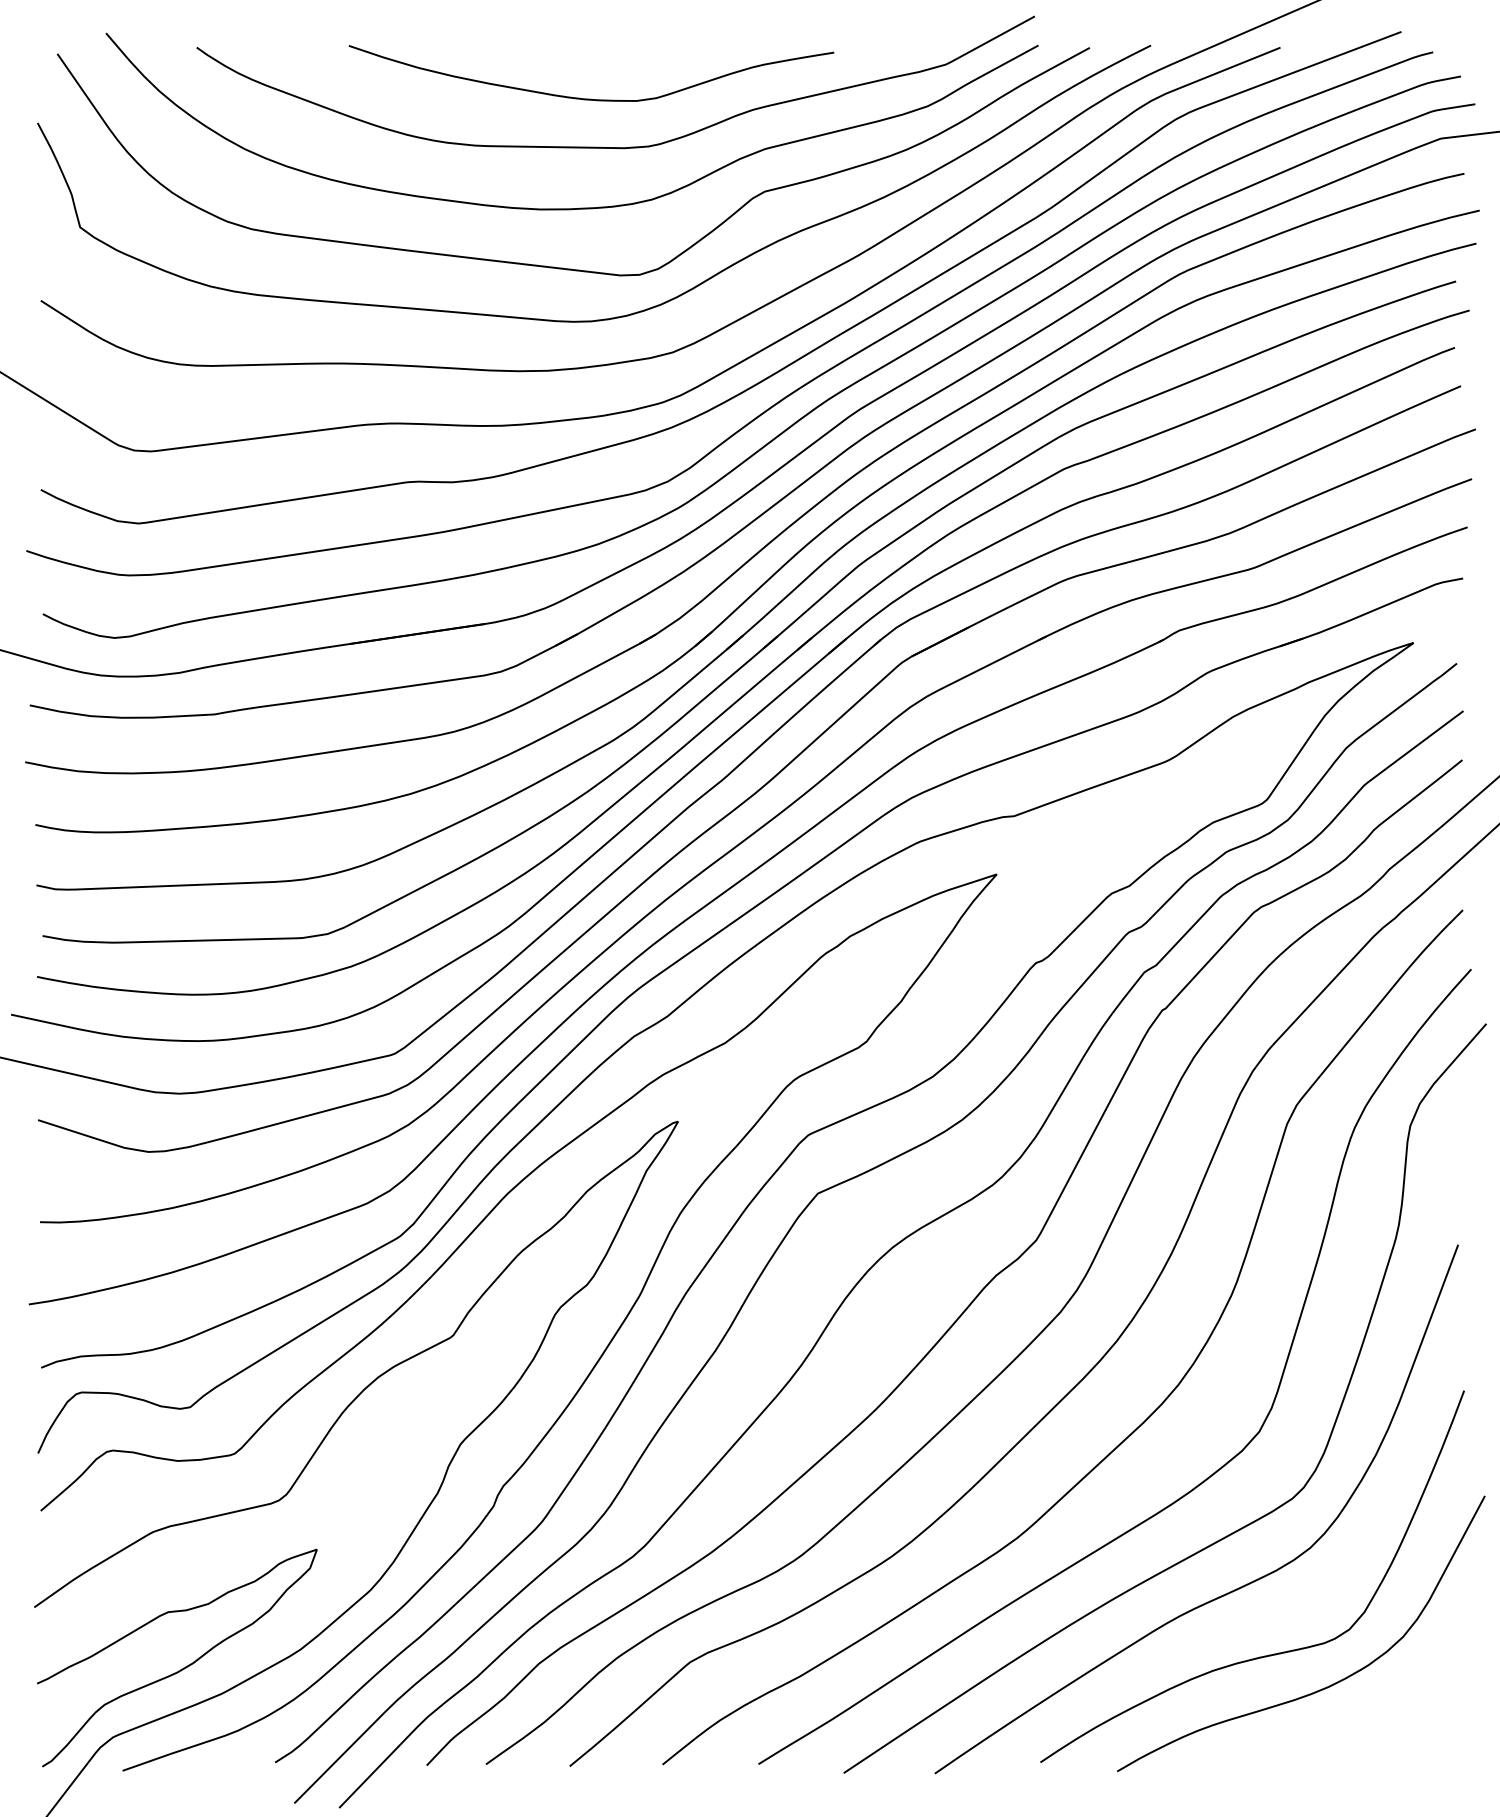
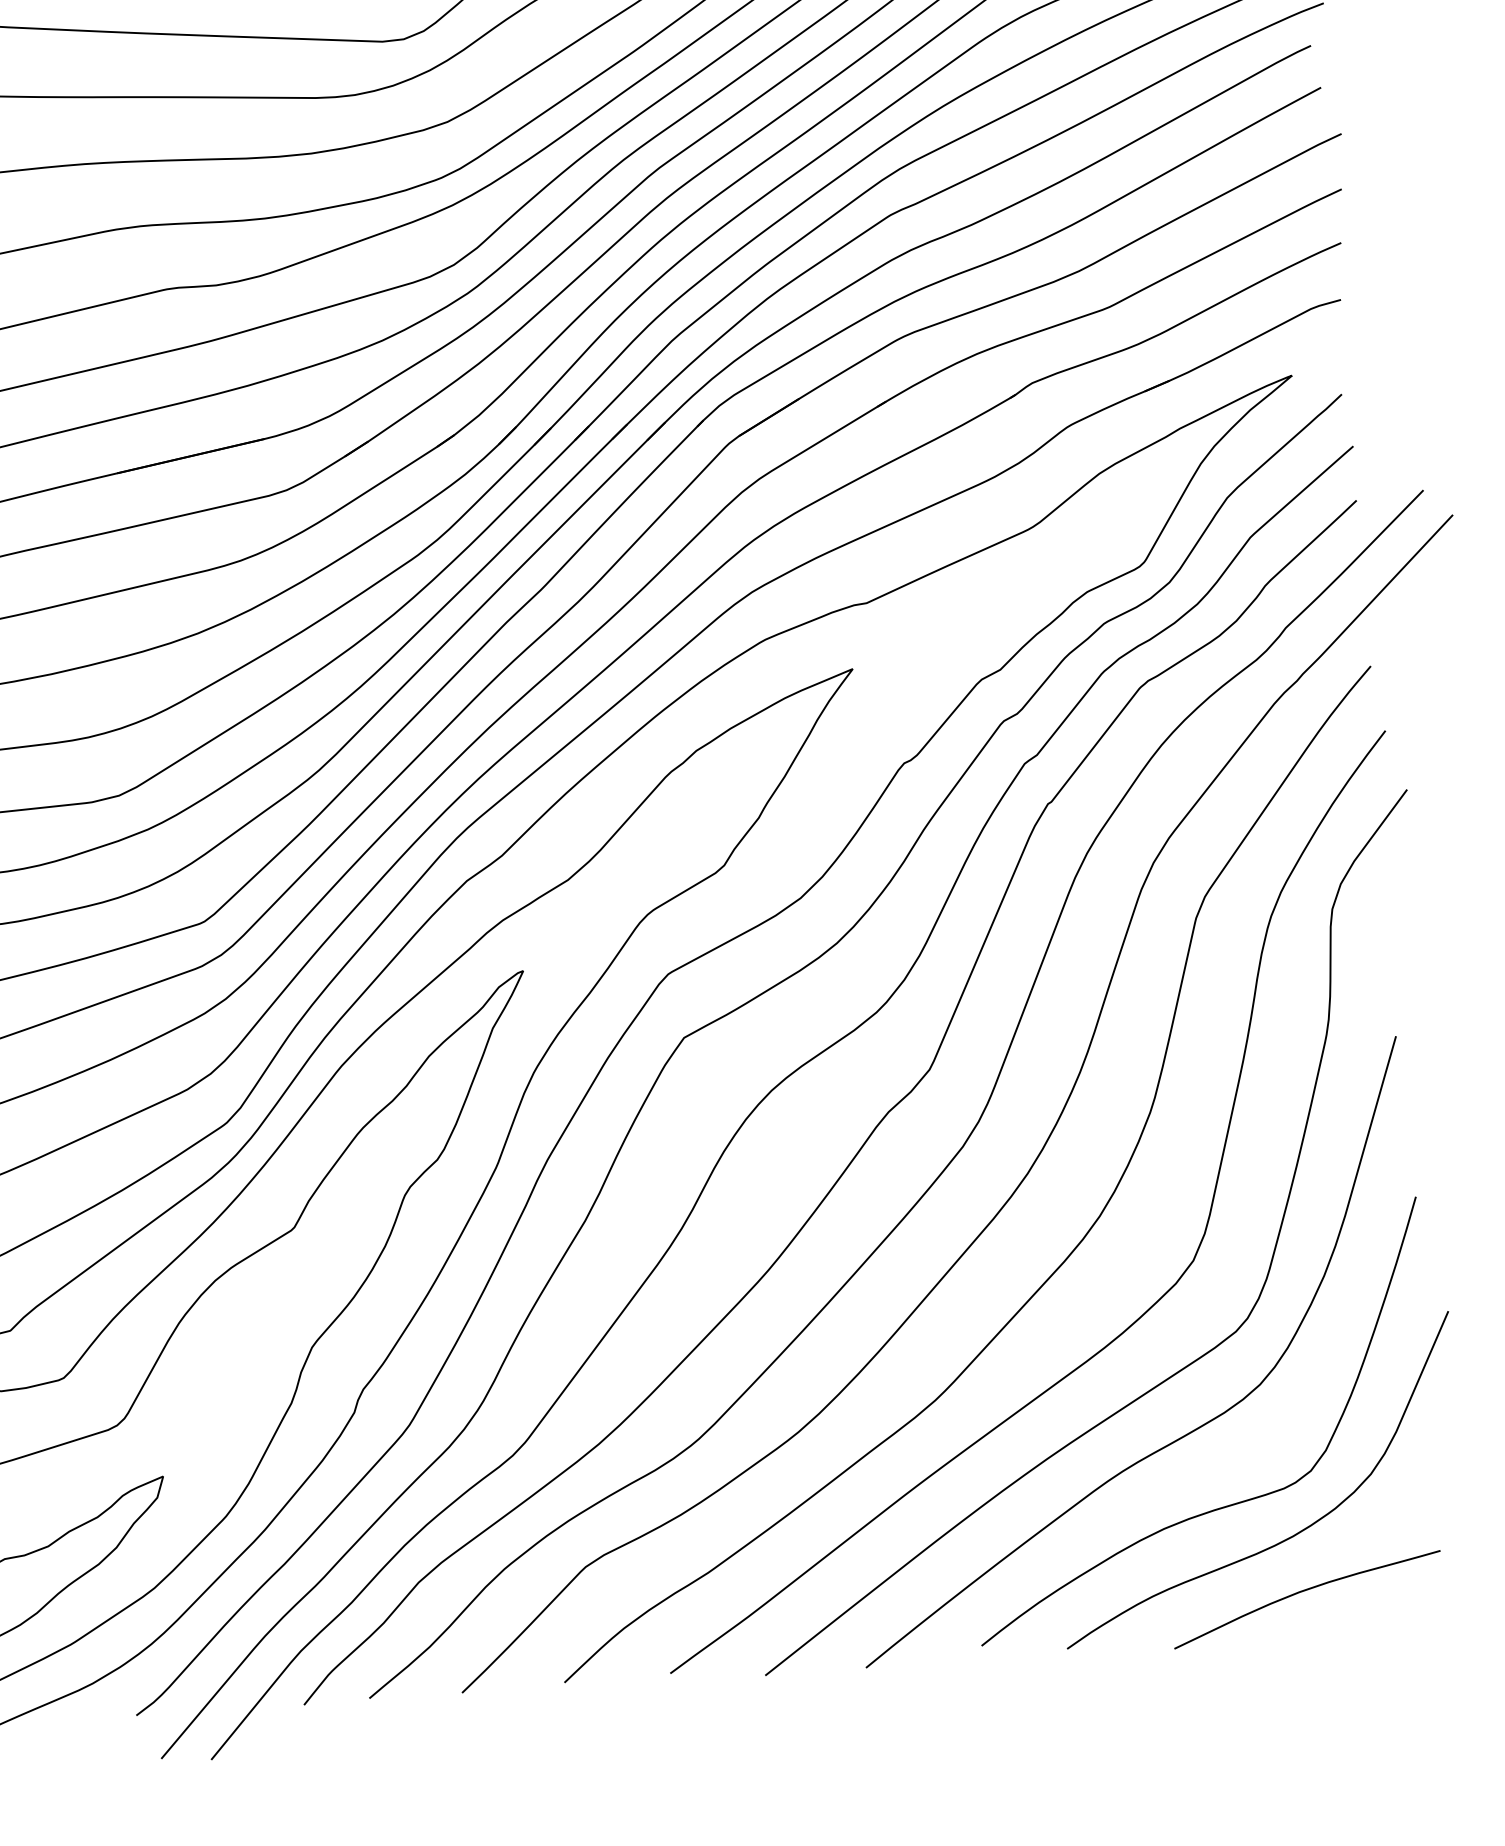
curve: (1335, 1737) -> (1305, 1591), added

